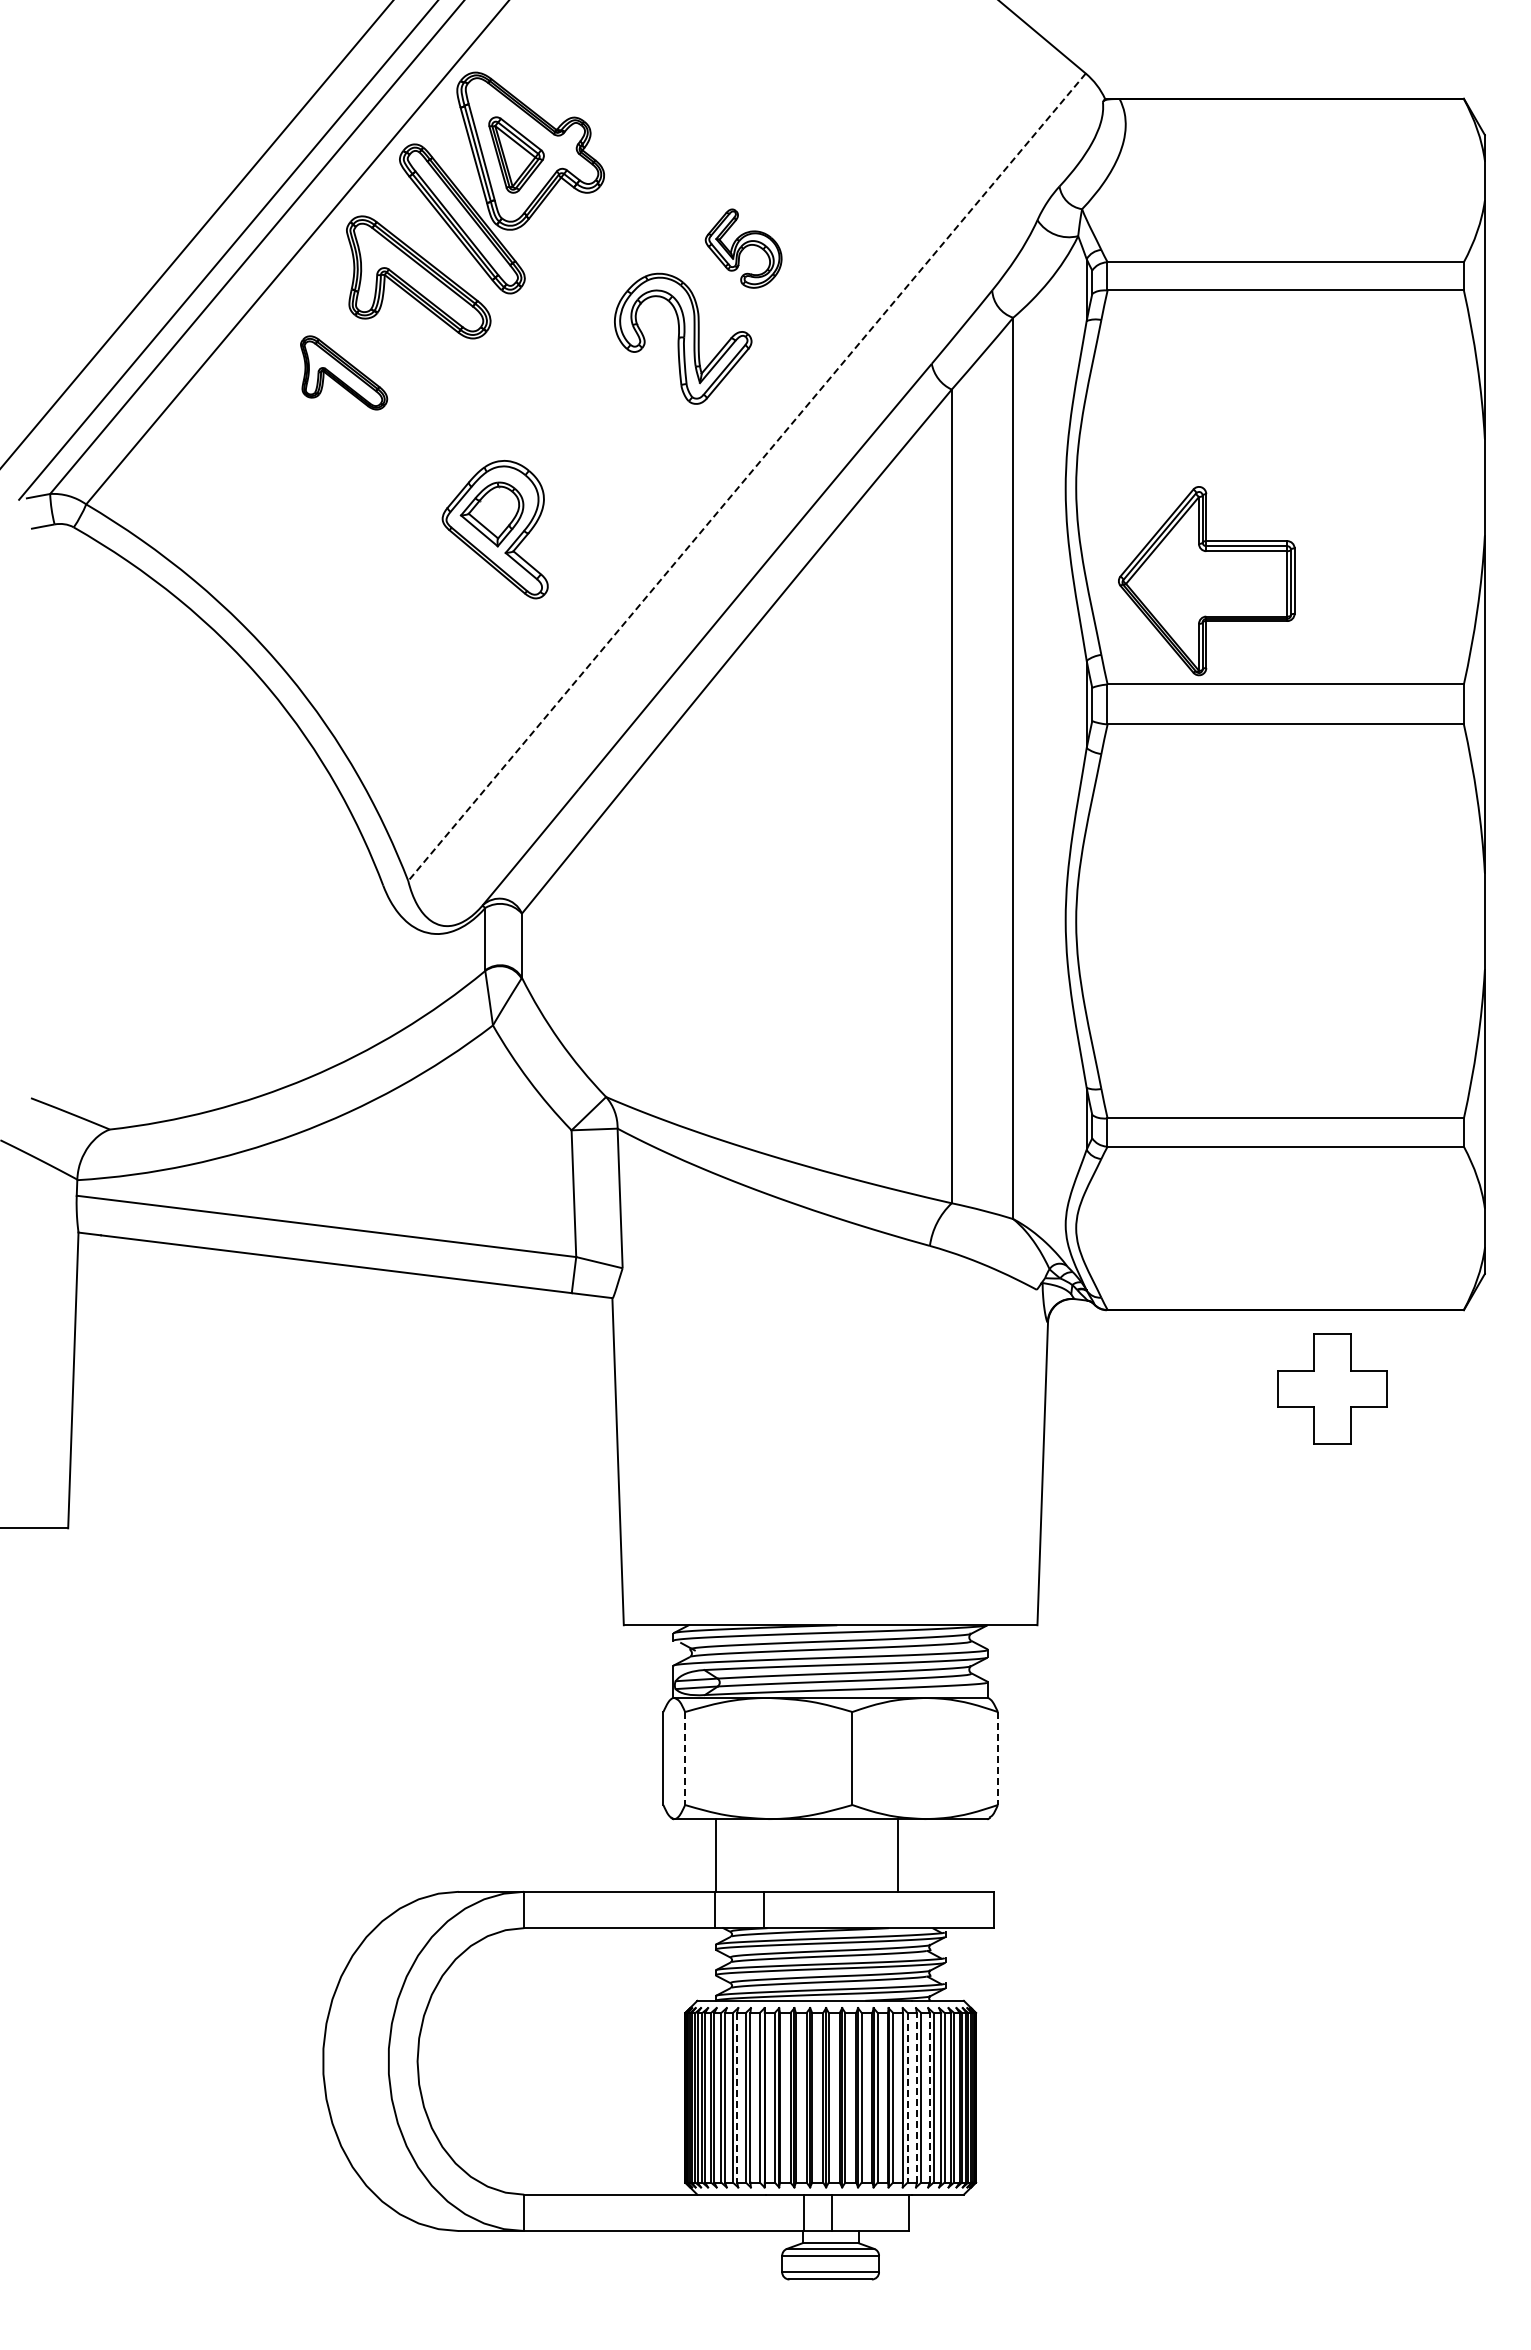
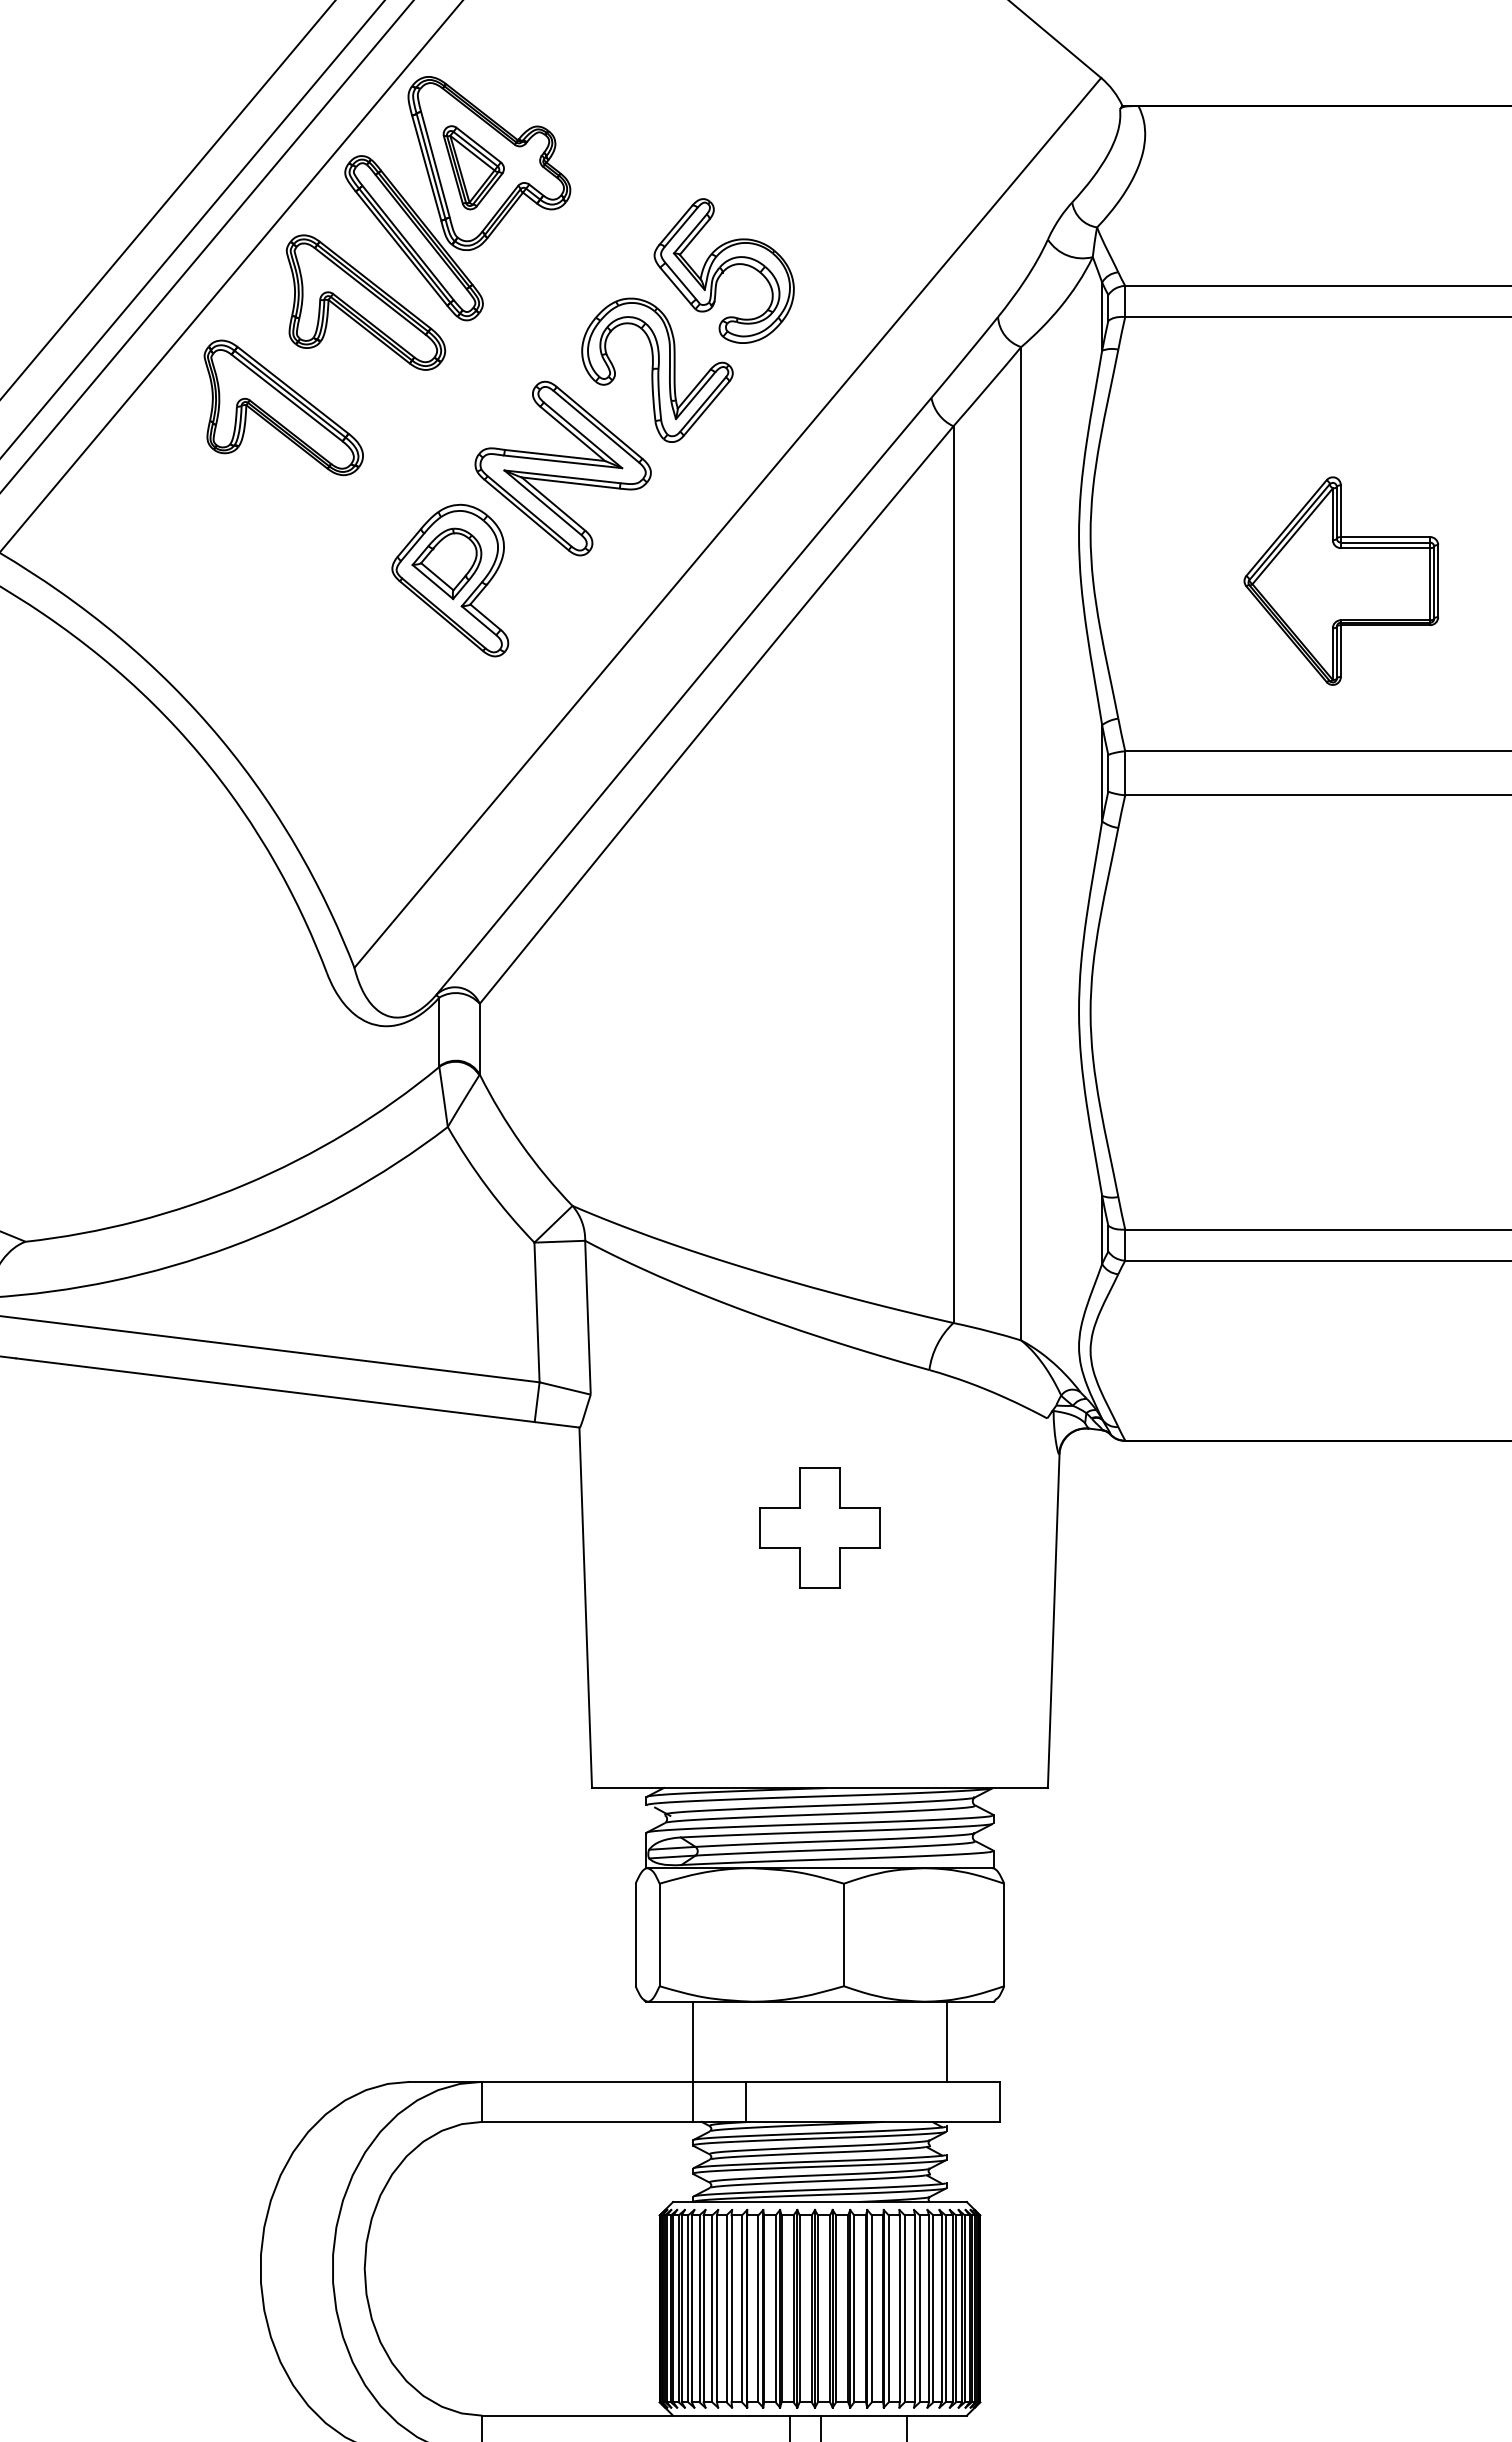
part: (743, 248) -> (723, 270), size x1.67
part: (343, 372) -> (283, 407), size x1.67
part: (597, 427) -> (563, 468), added
line: (746, 477) -> (727, 523), dashed -> solid
part: (1206, 581) -> (1341, 581), moved
part: (1332, 1388) -> (819, 1527), moved
line: (685, 1758) -> (660, 1934), dashed -> solid
line: (997, 1758) -> (1003, 1934), dashed -> solid
line: (897, 1855) -> (946, 2041), moved
line: (737, 2097) -> (717, 2308), dashed -> solid
line: (907, 2097) -> (904, 2308), dashed -> solid
line: (916, 2097) -> (914, 2308), dashed -> solid
line: (929, 2097) -> (928, 2308), dashed -> solid

